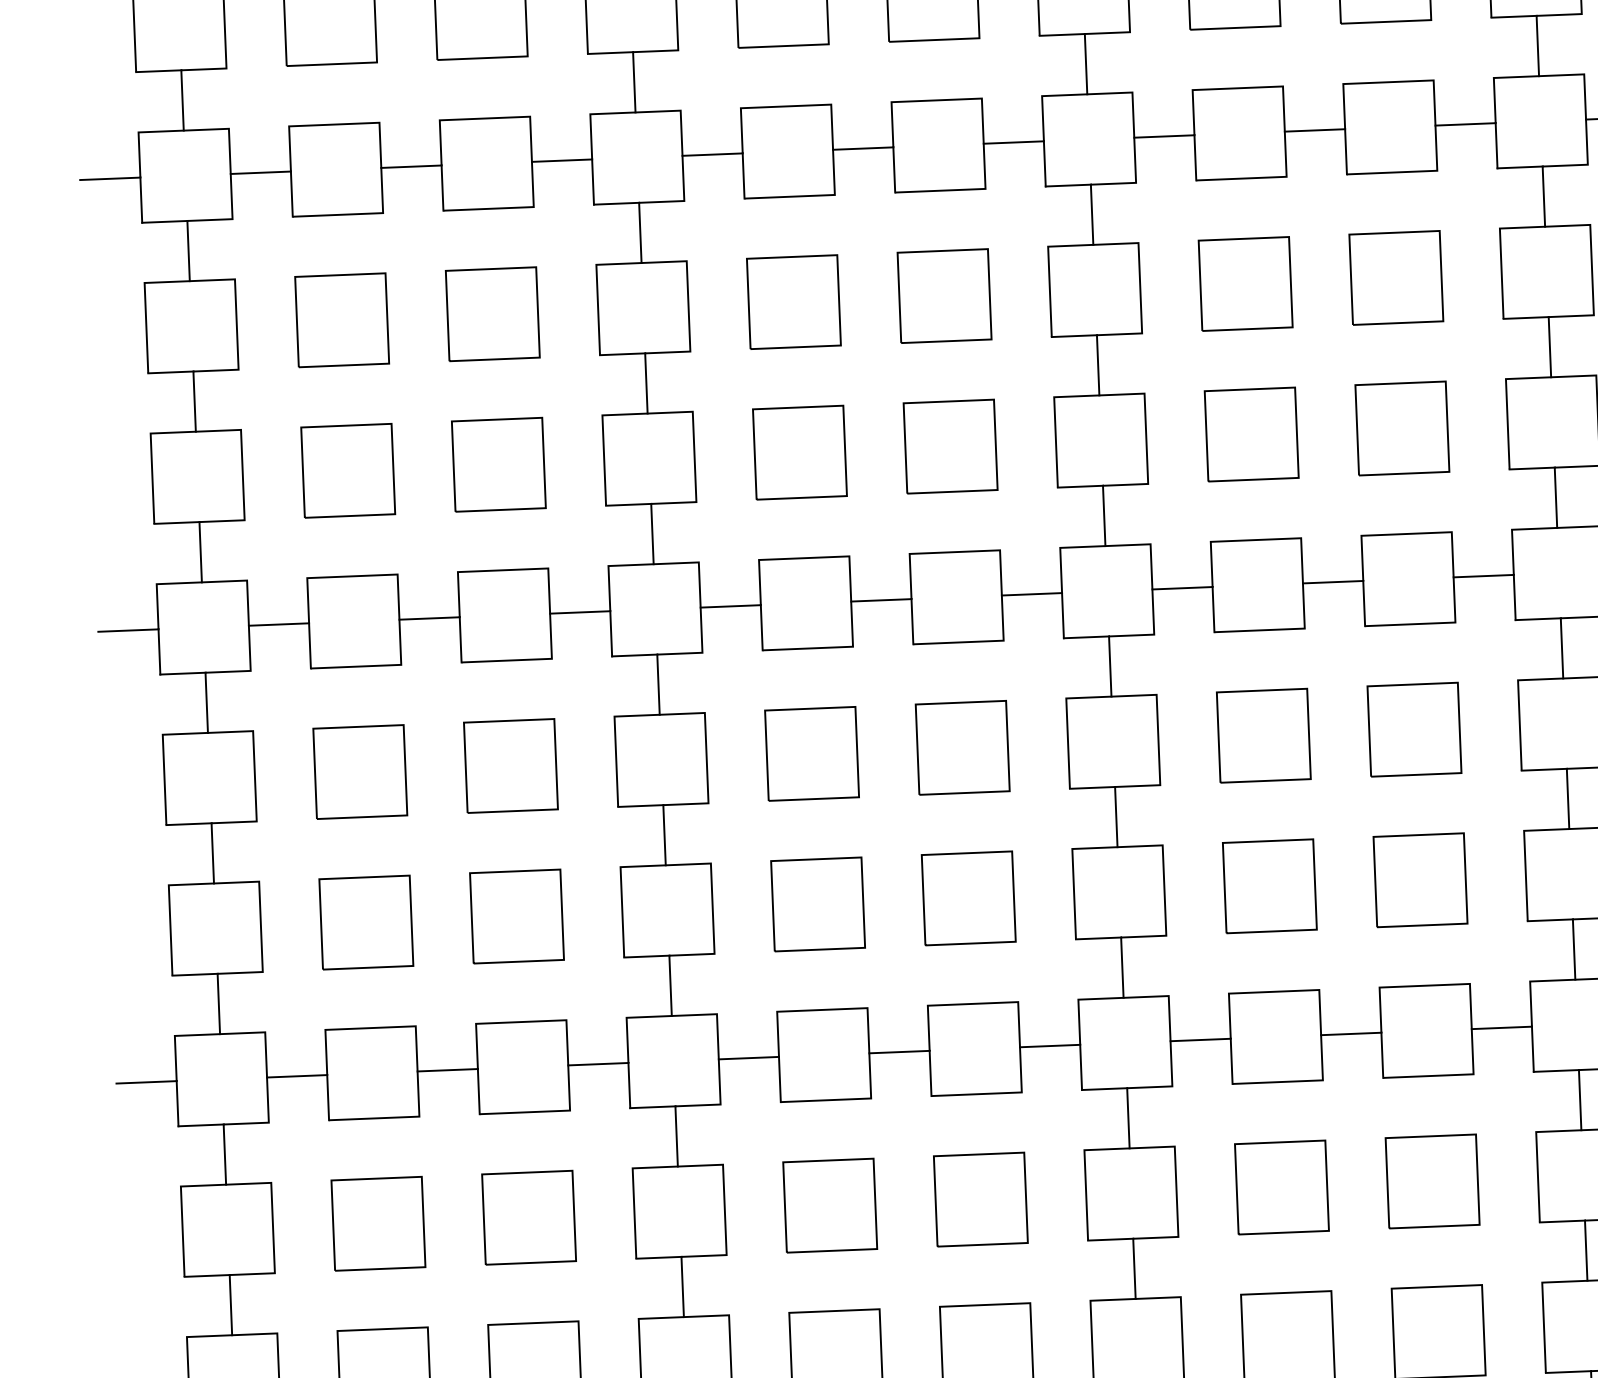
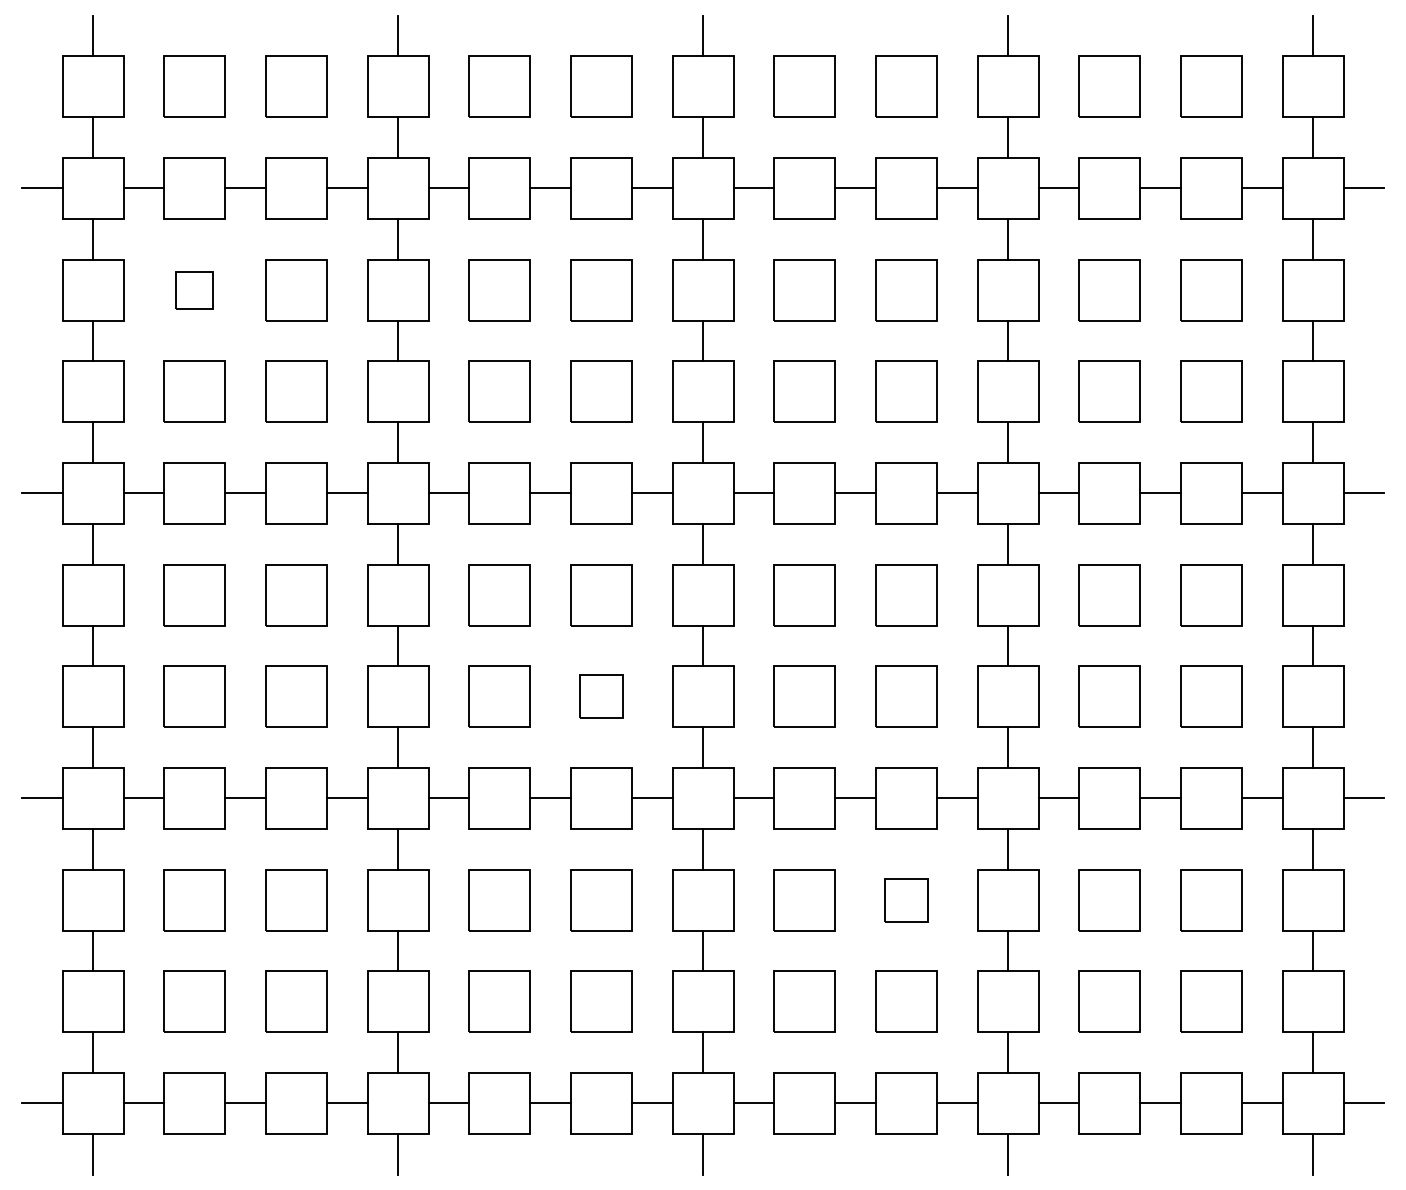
part: (341, 321) -> (194, 290), size x0.6
part: (968, 898) -> (601, 696), size x0.7
part: (1432, 1182) -> (906, 900), size x0.7

